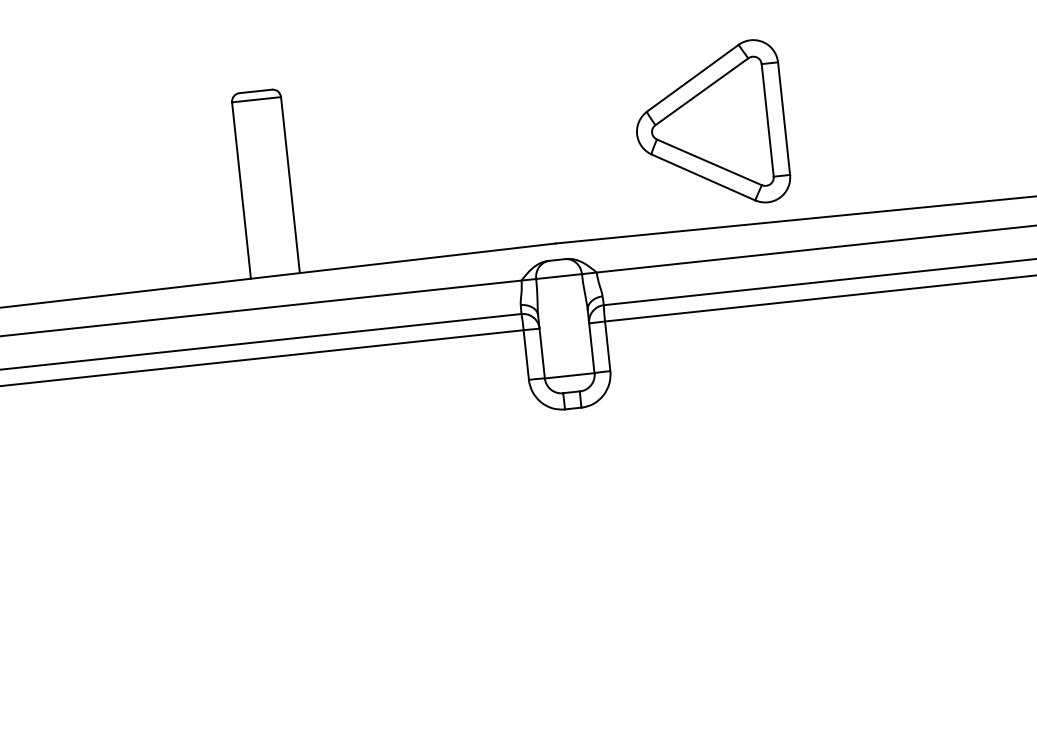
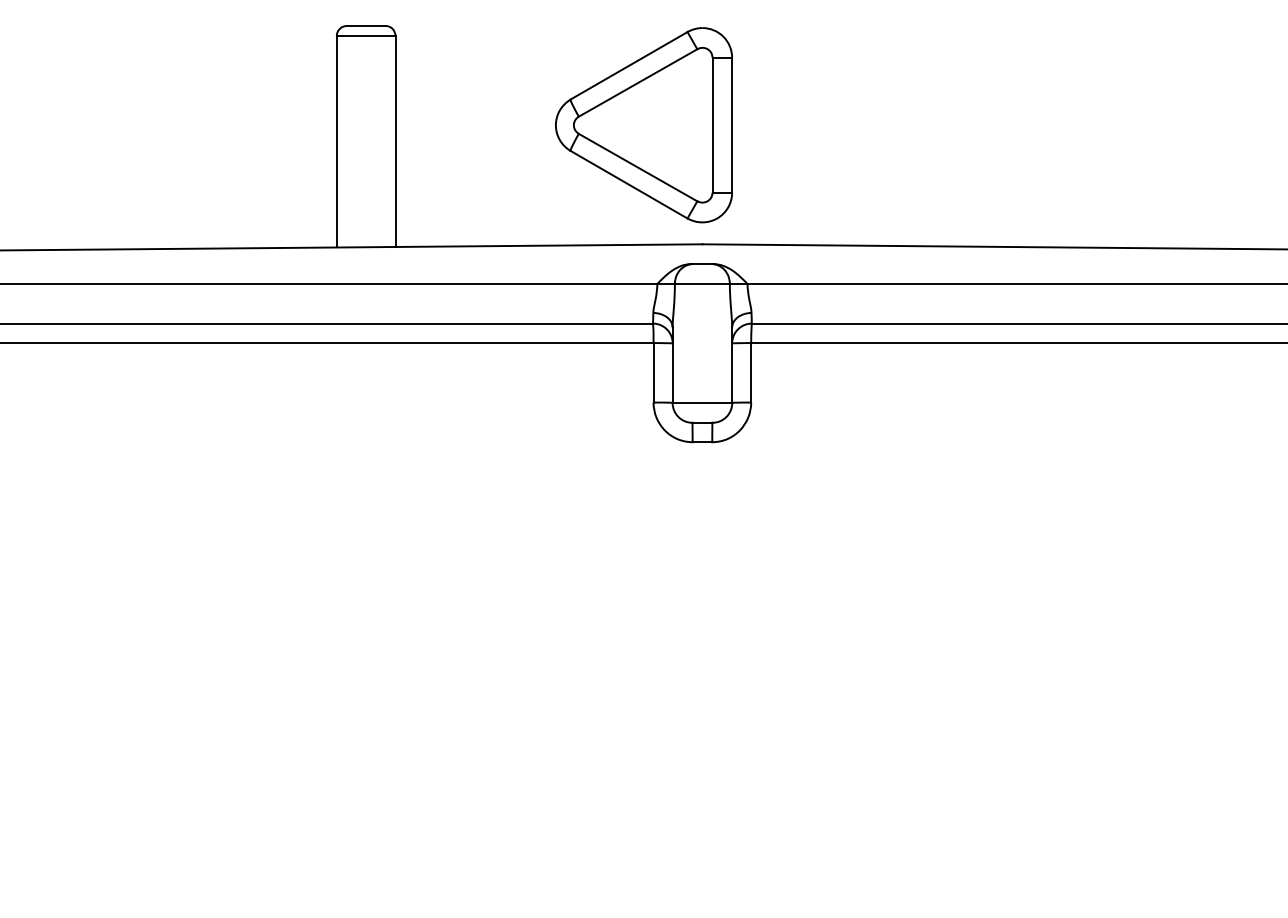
part: (710, 126) -> (643, 125), moved

